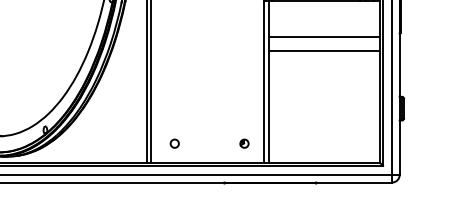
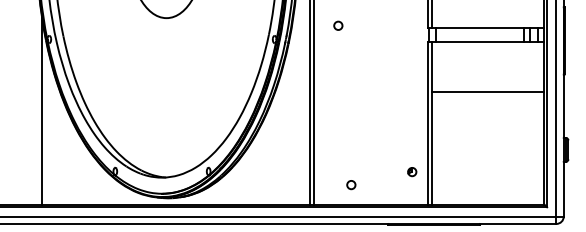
line: (324, 37) -> (488, 78), removed
circle: (174, 144) -> (351, 185), moved
part: (244, 144) -> (412, 172), moved

